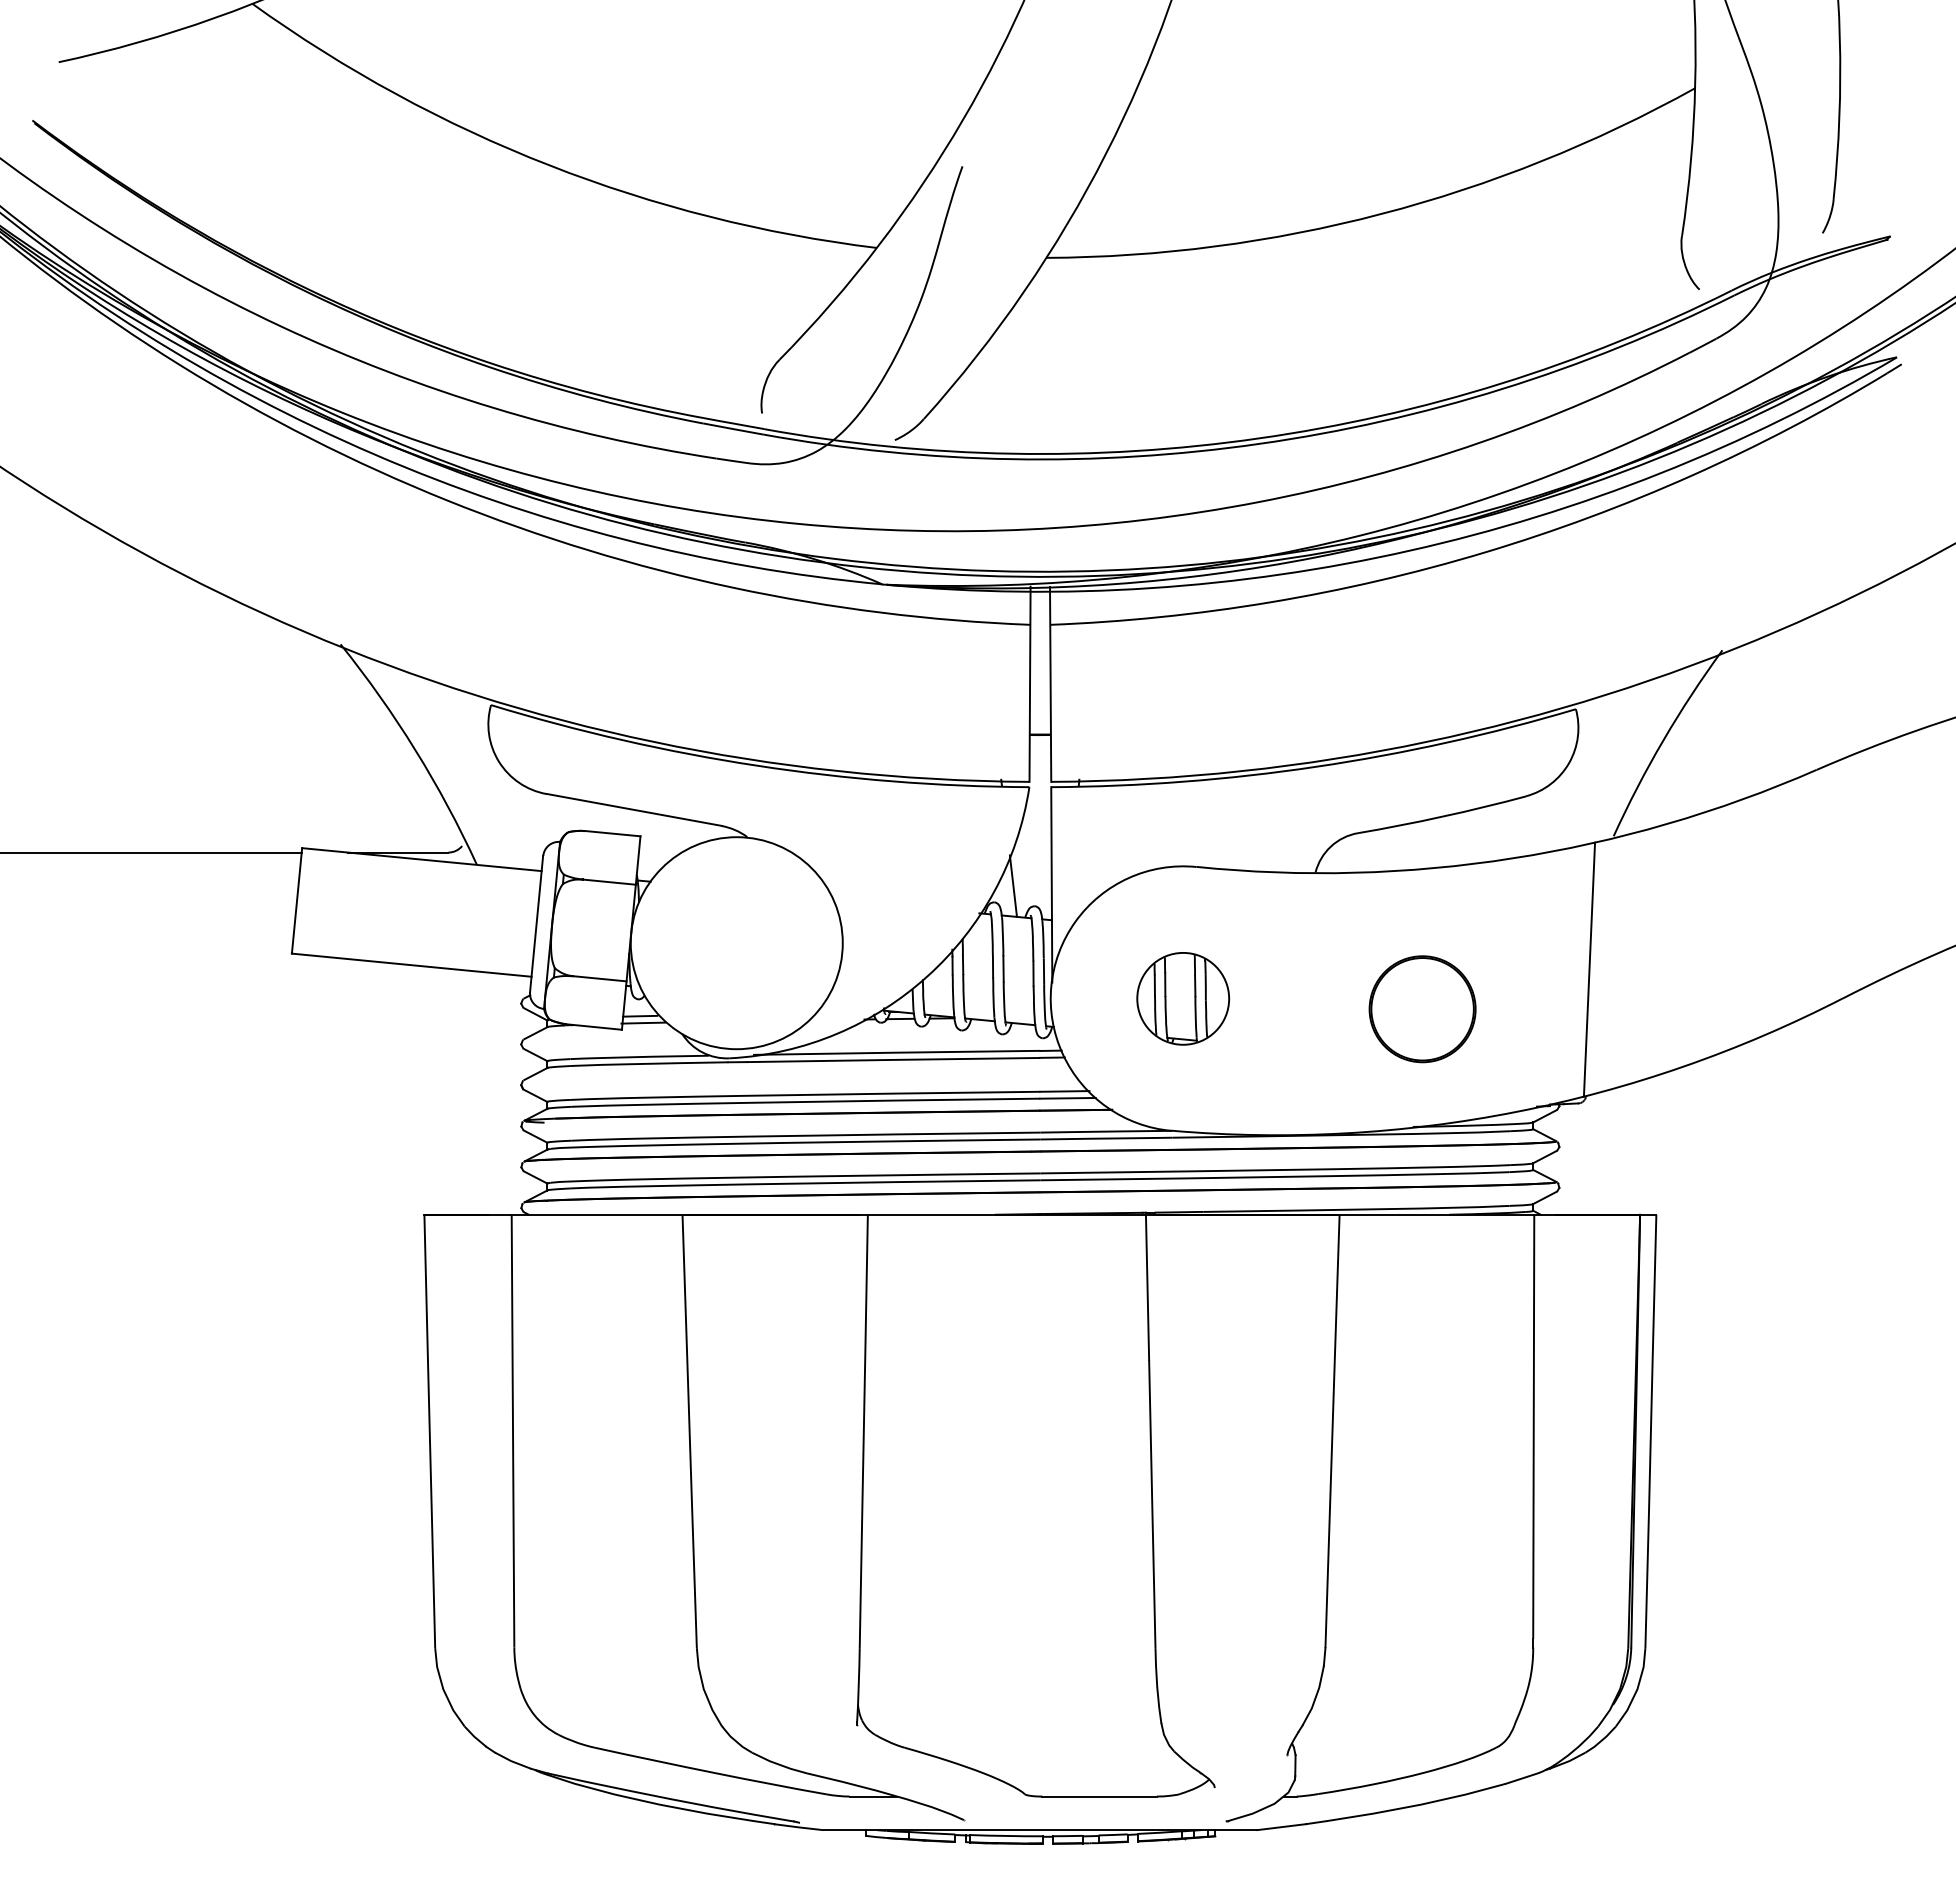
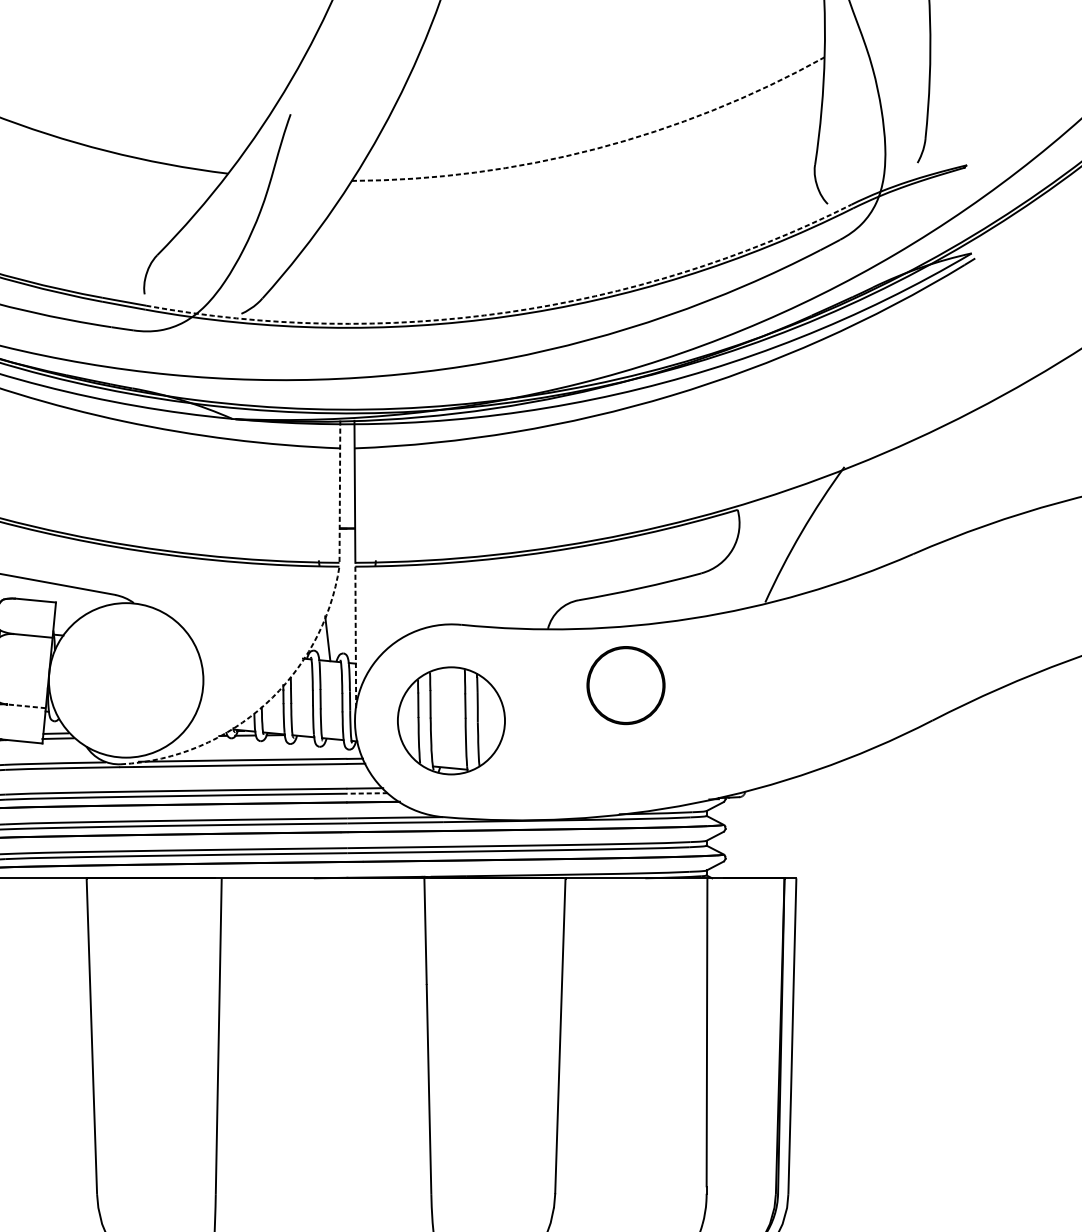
arc: (1381, 214) -> (596, 149), solid -> dashed
arc: (1259, 438) -> (507, 312), solid -> dashed
line: (1030, 684) -> (340, 491), solid -> dashed
line: (1051, 884) -> (355, 637), solid -> dashed
line: (1589, 969) -> (747, 699), removed
arc: (927, 976) -> (265, 704), solid -> dashed
line: (600, 978) -> (26, 706), solid -> dashed
part: (1183, 998) -> (451, 720), size x1.6
part: (1422, 1009) -> (625, 685), moved
line: (1068, 1098) -> (367, 793), solid -> dashed

